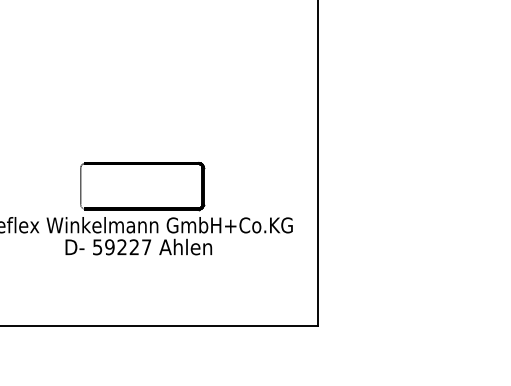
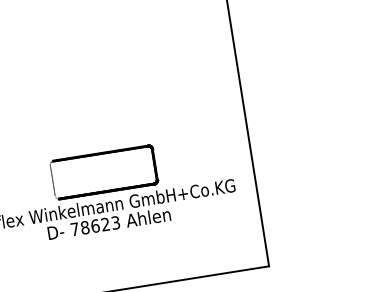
text: (122, 247) -> (95, 226), 59227 -> 78623

